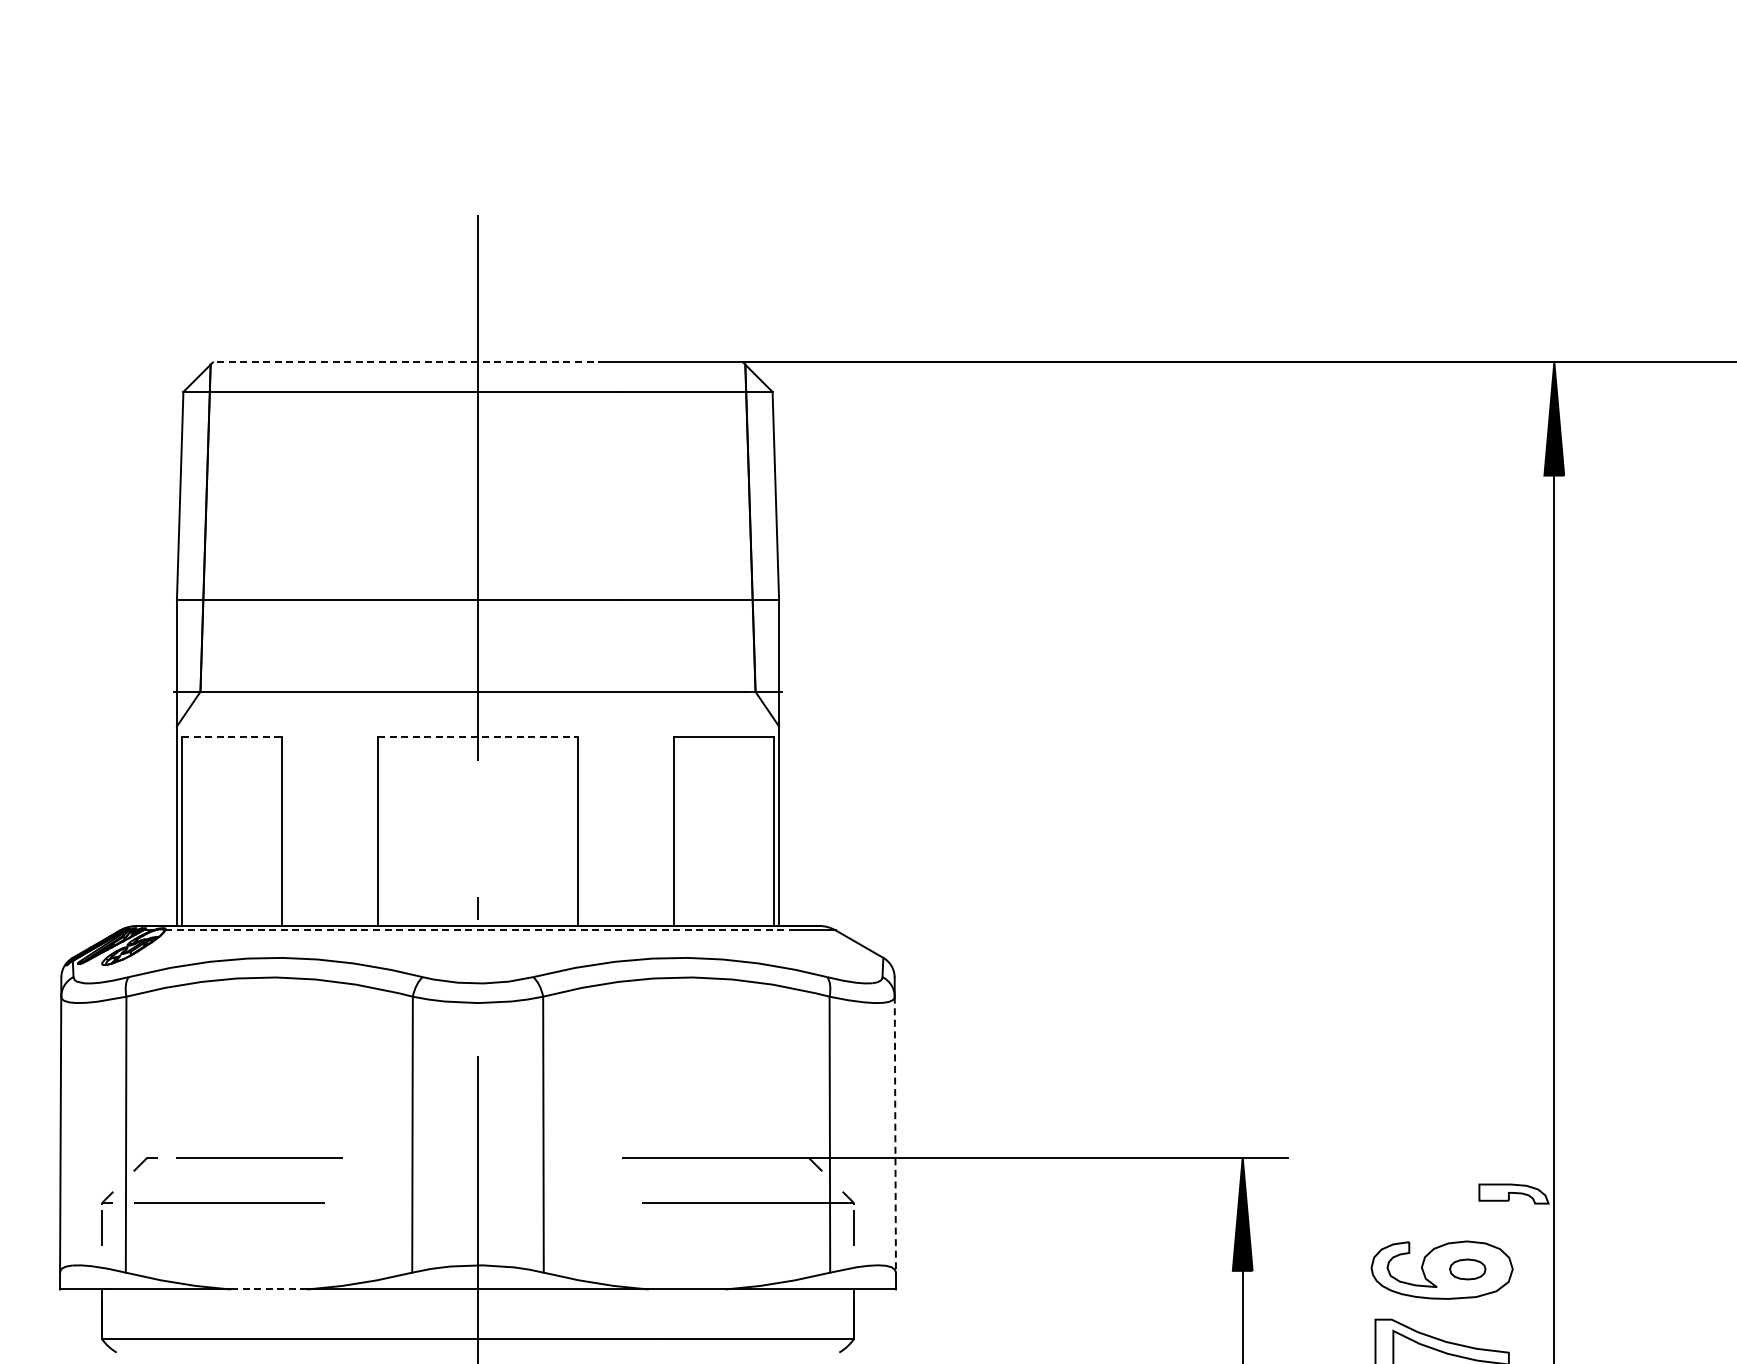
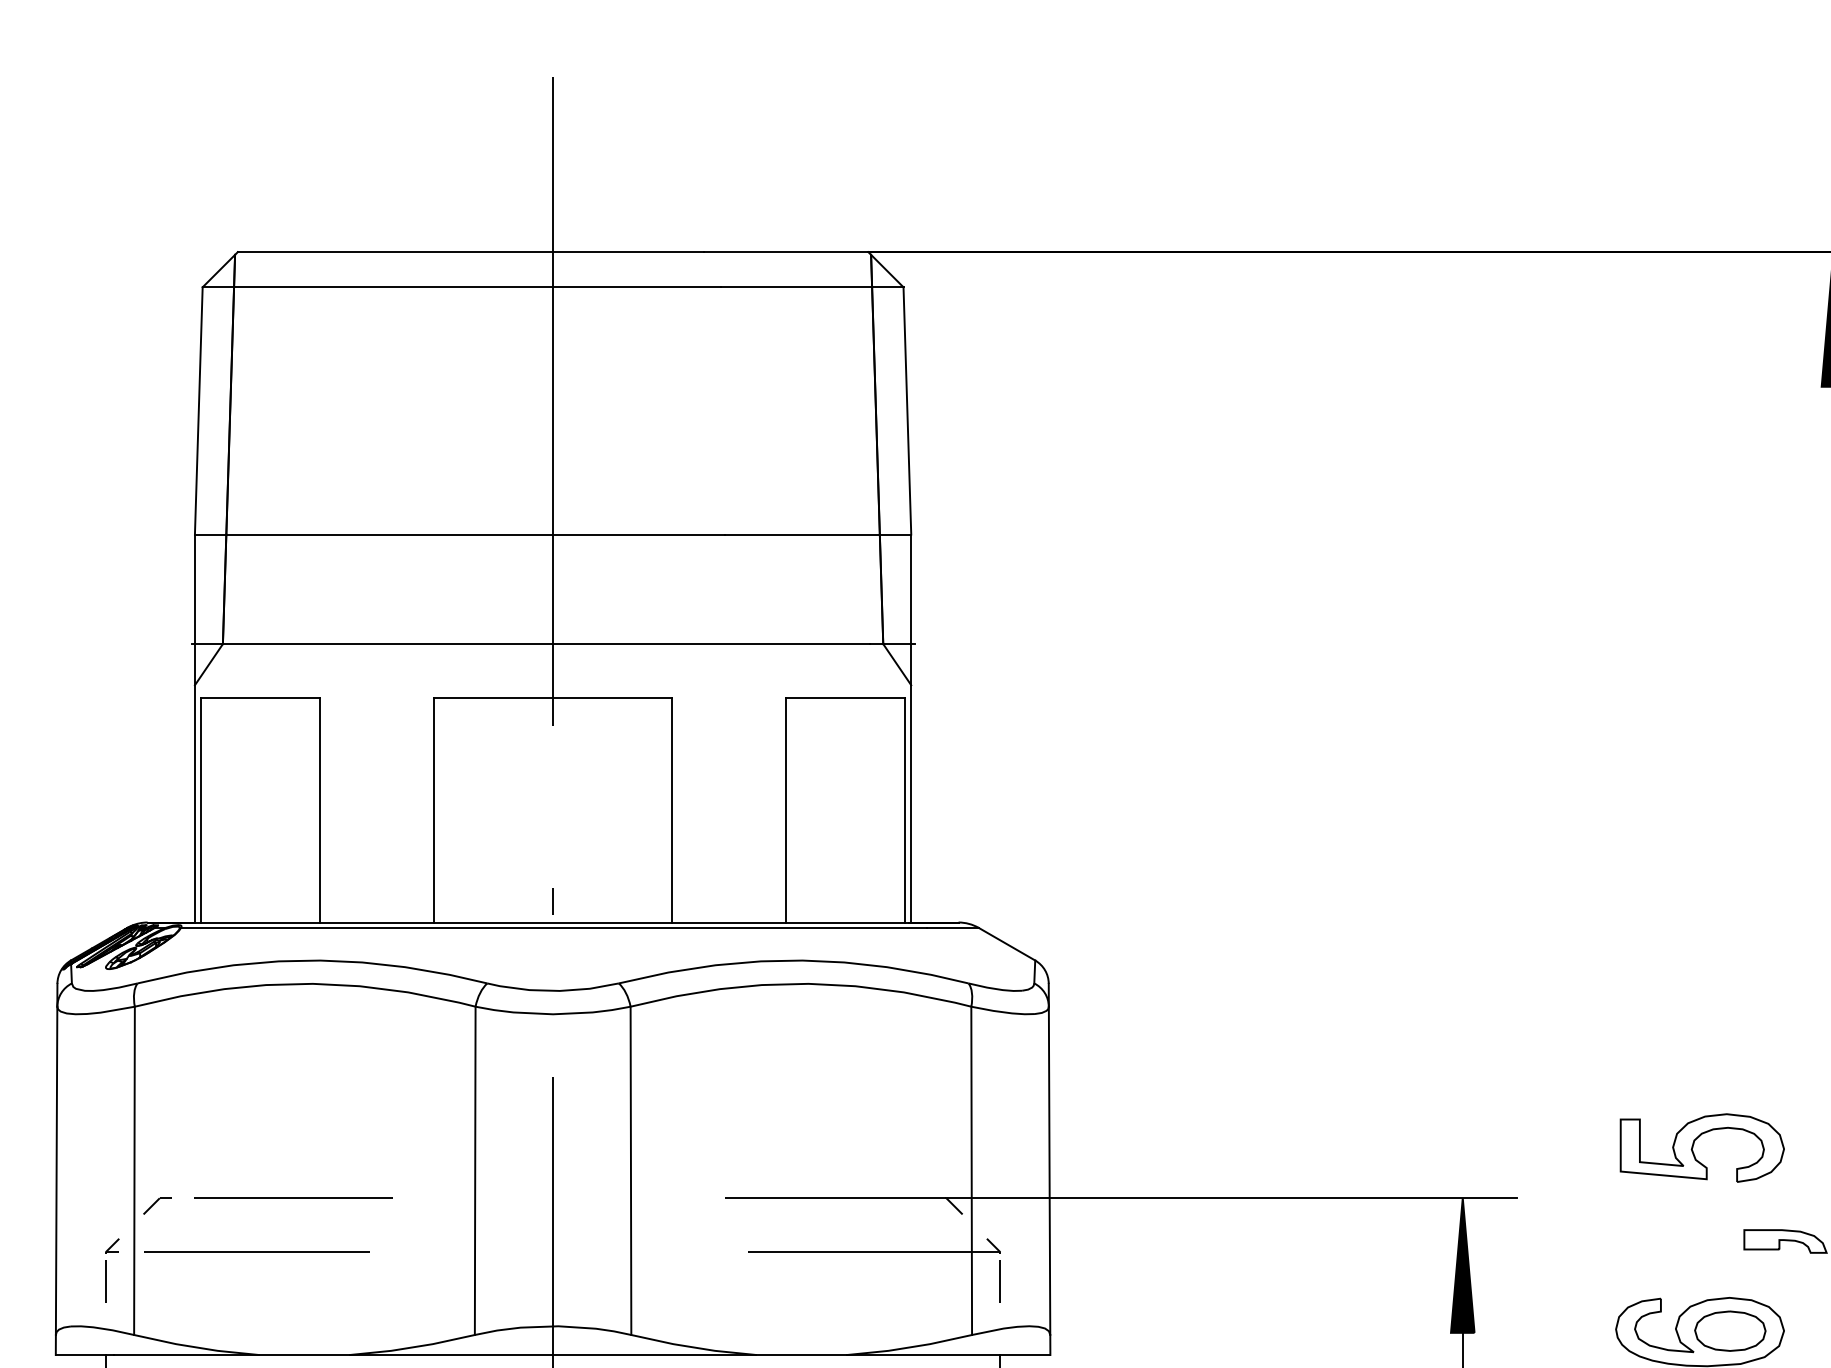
line: (408, 362) -> (470, 252), dashed -> solid
line: (232, 737) -> (261, 698), dashed -> solid
line: (478, 737) -> (553, 698), dashed -> solid
line: (479, 930) -> (554, 927), dashed -> solid
part: (1437, 1113) -> (1694, 1145), added
line: (895, 1134) -> (1049, 1170), dashed -> solid
part: (1467, 1269) -> (1730, 1331), size x1.67
line: (268, 1289) -> (303, 1355), dashed -> solid

